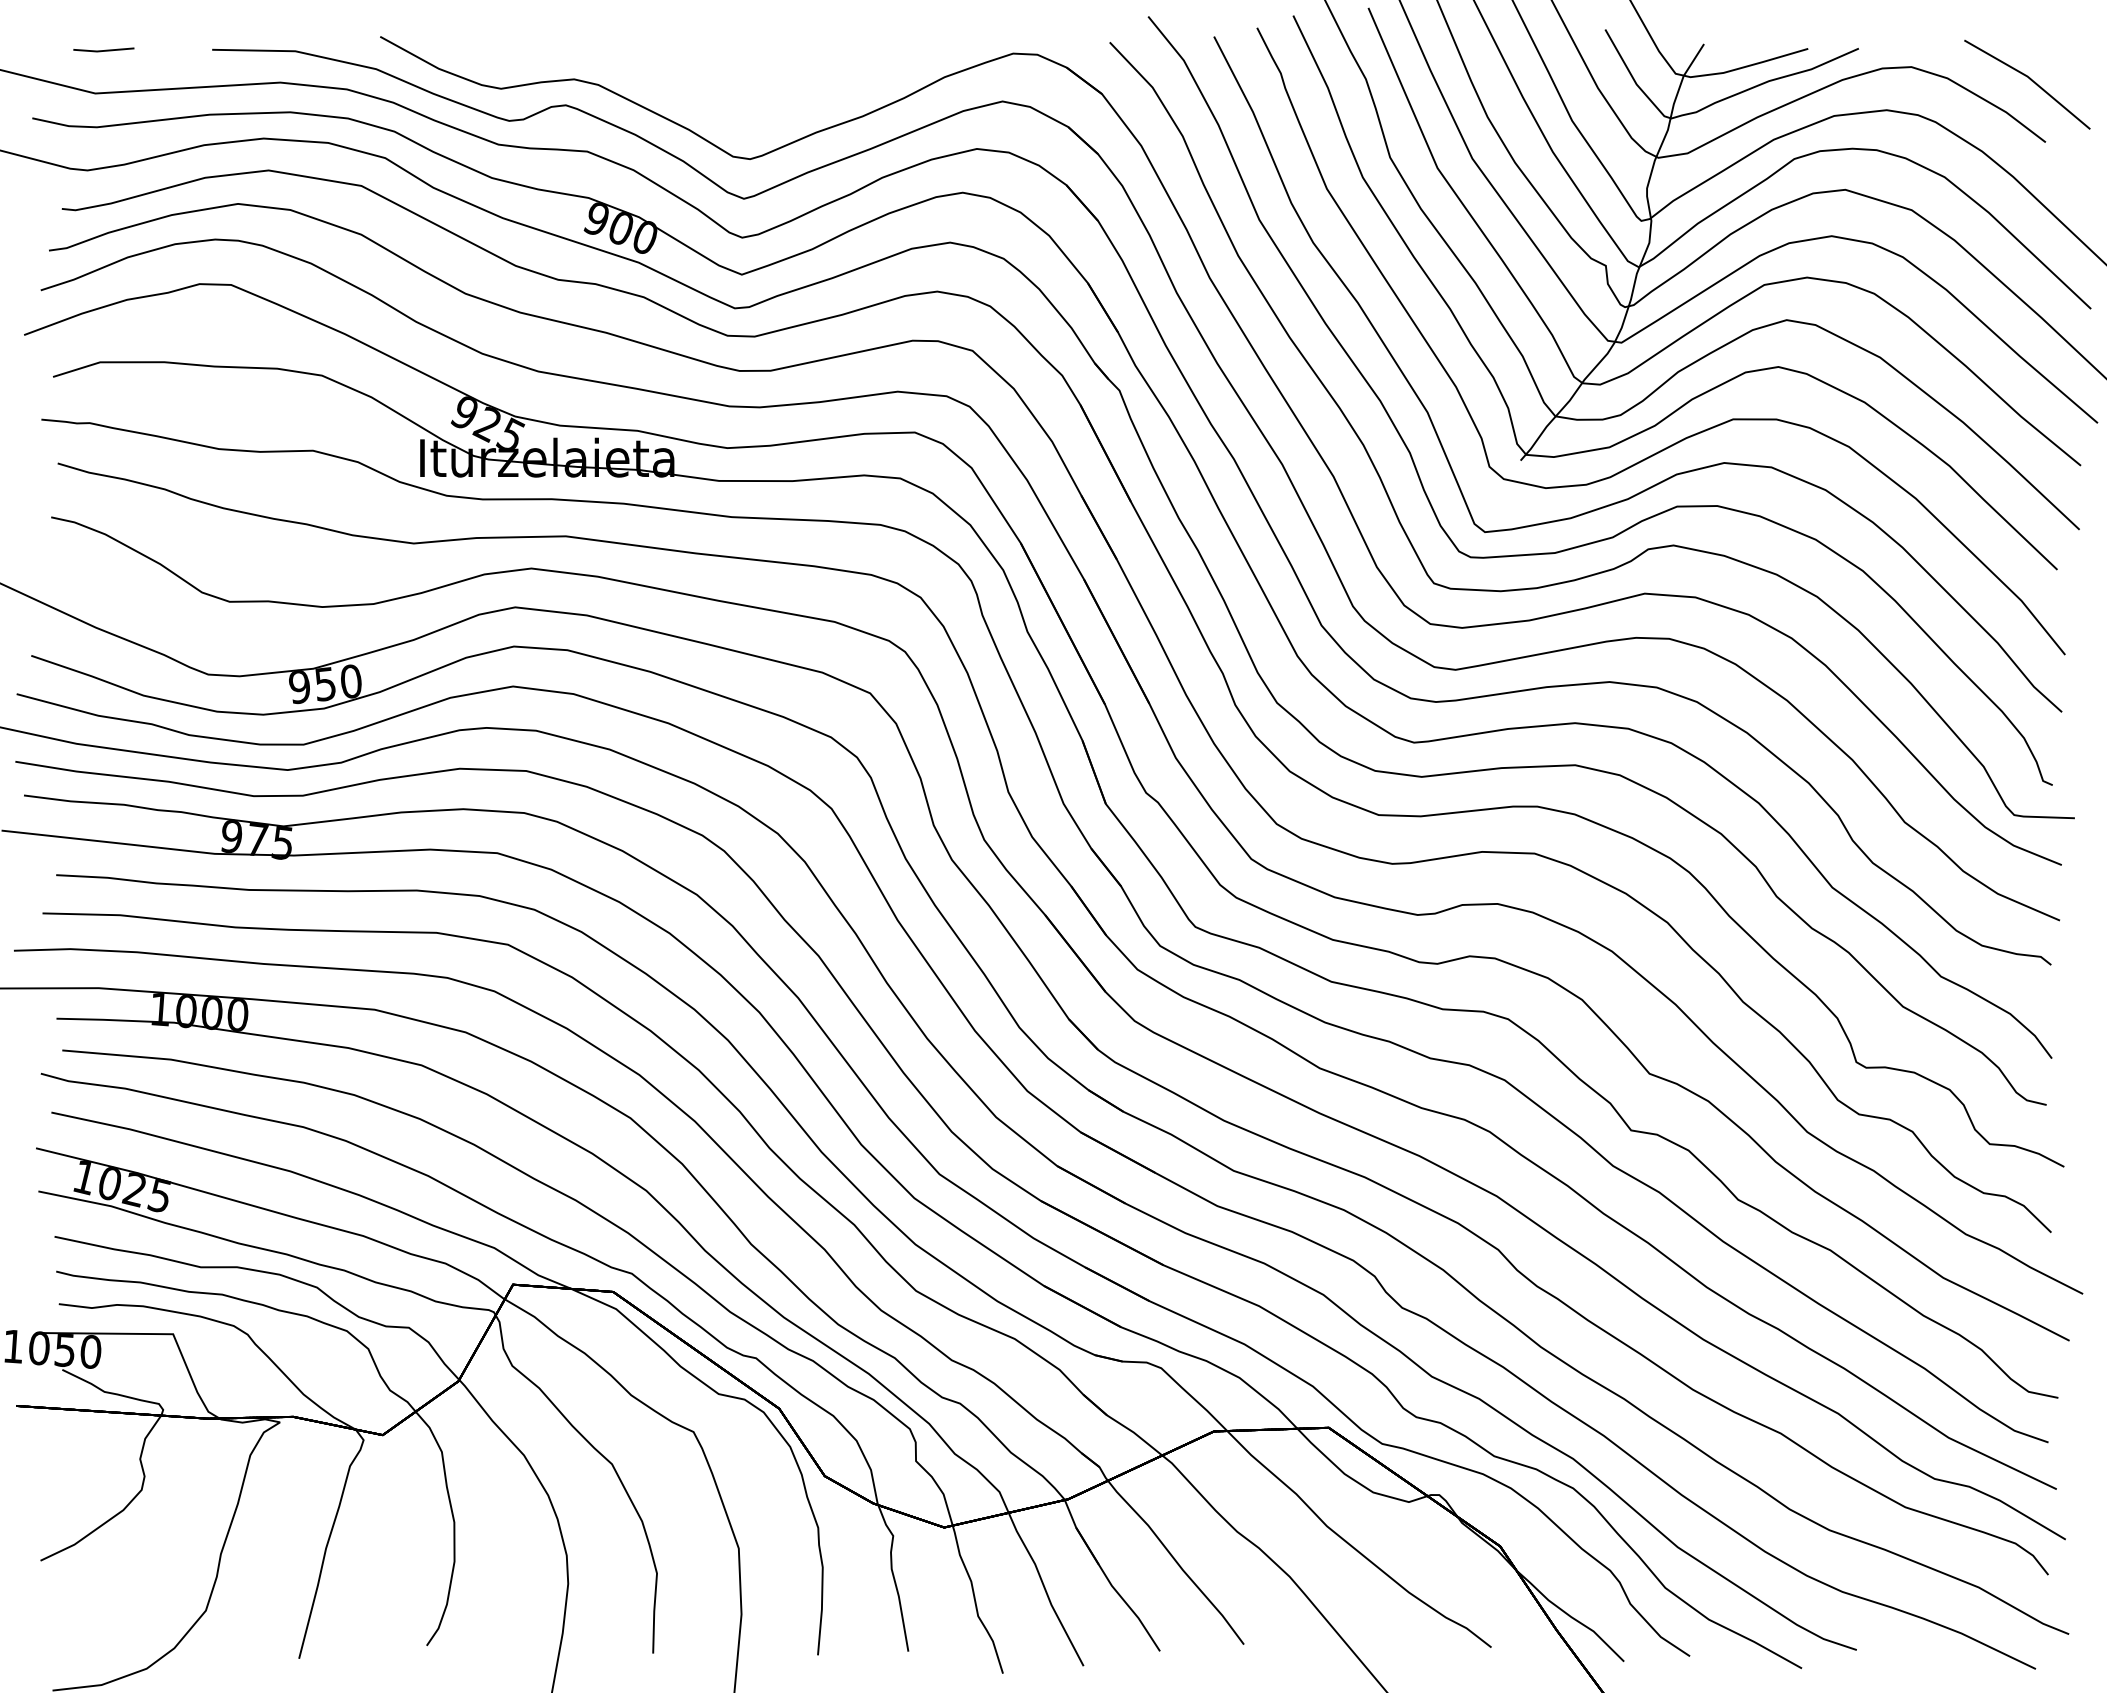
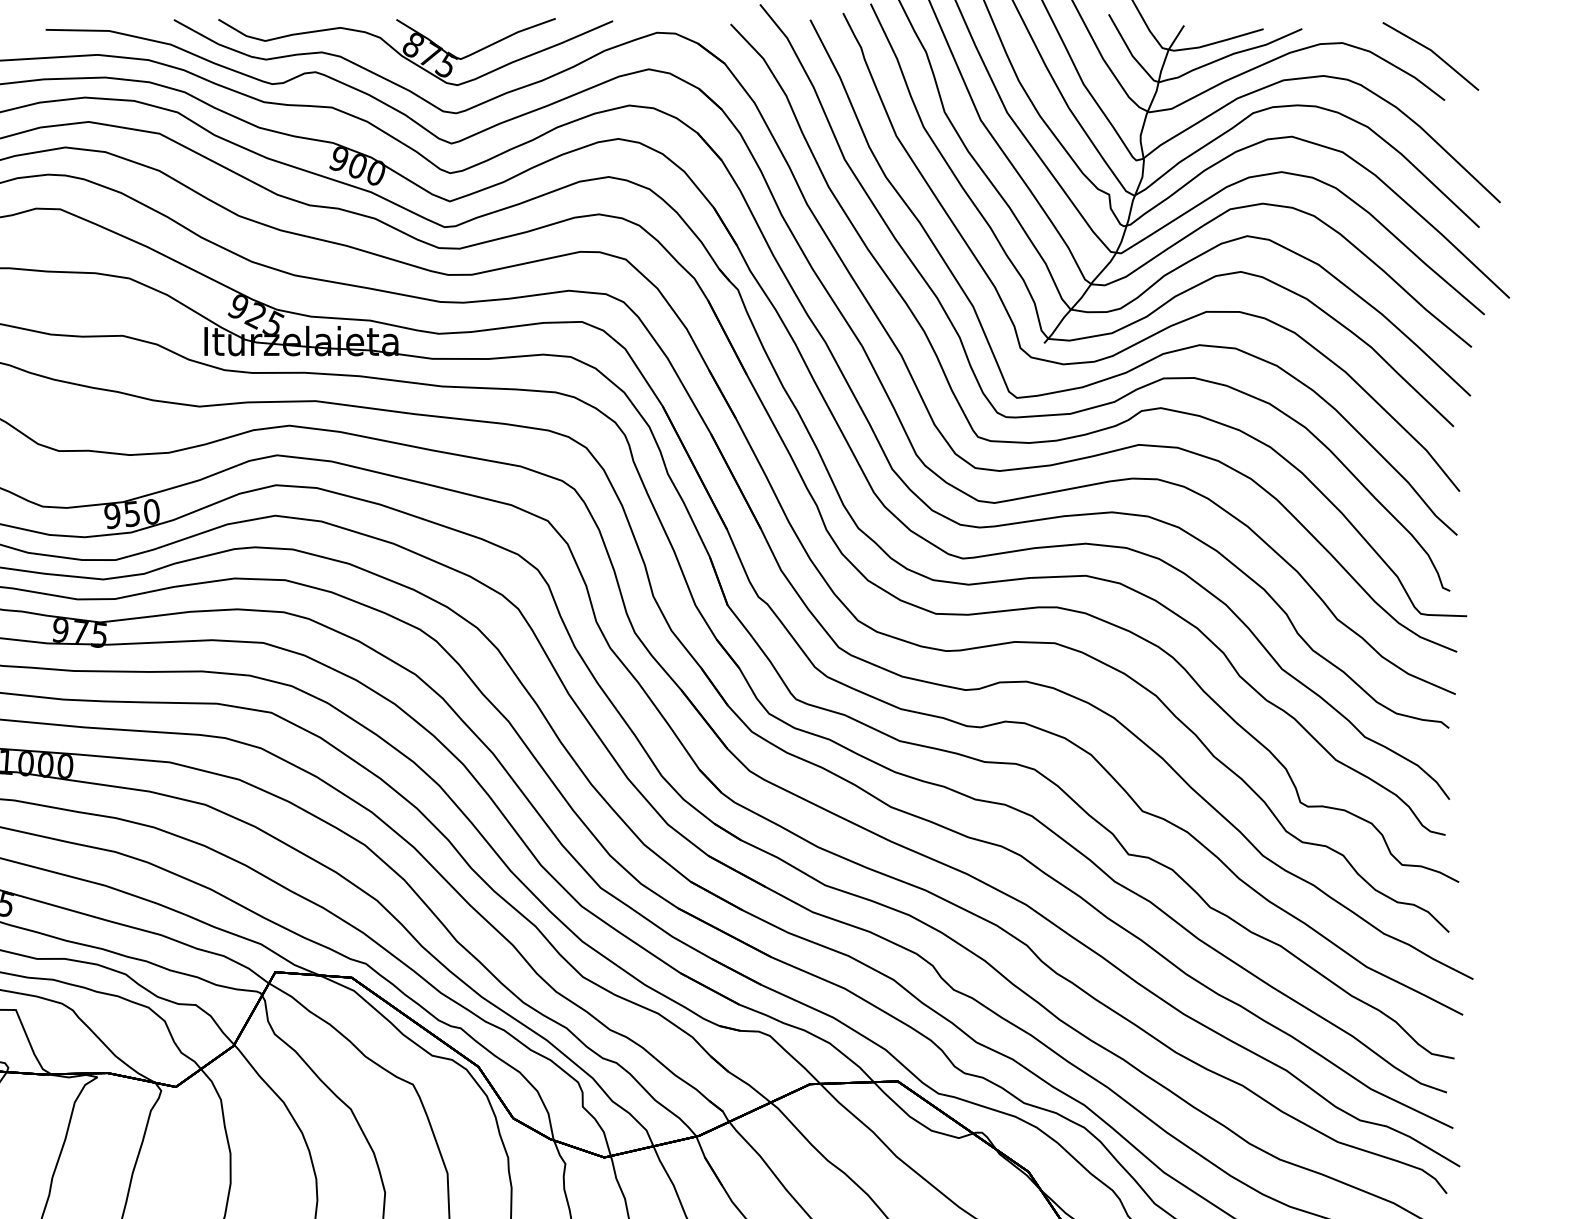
part: (696, 78) -> (415, 51), added

